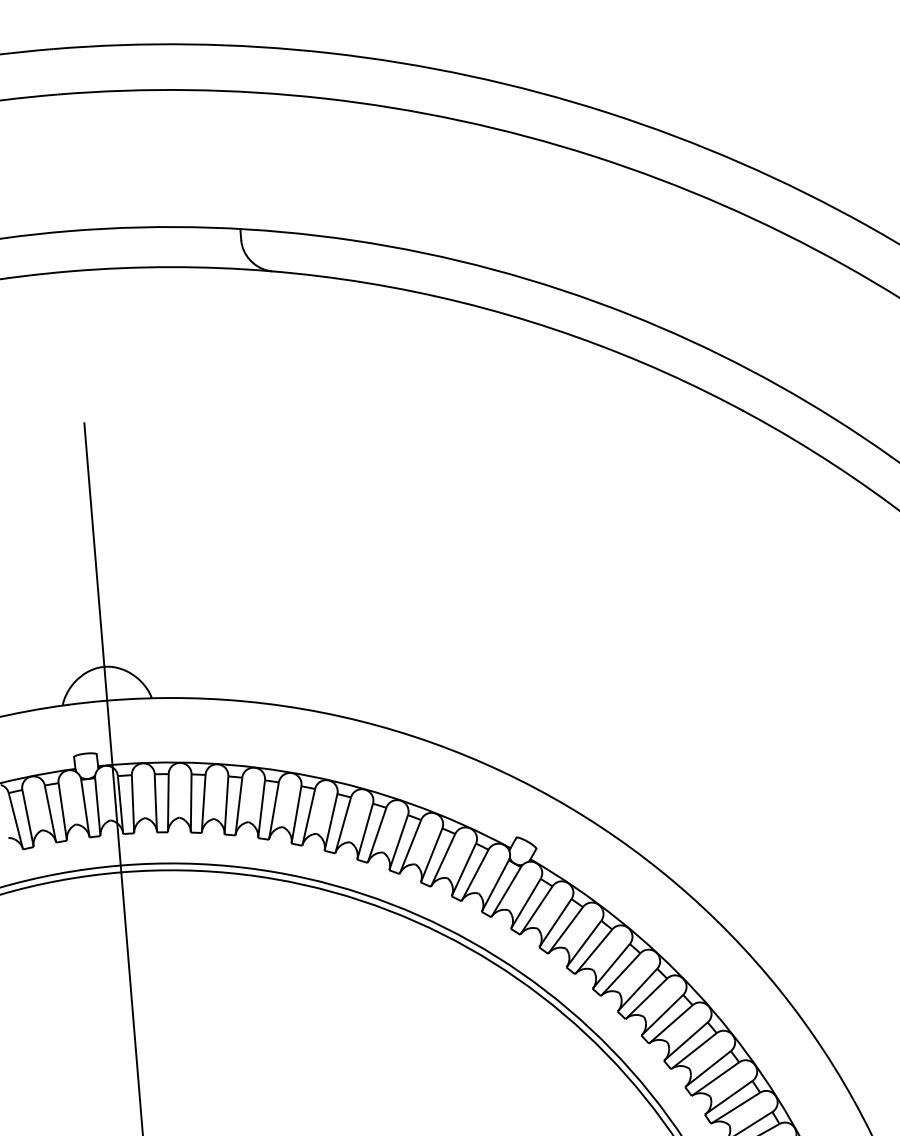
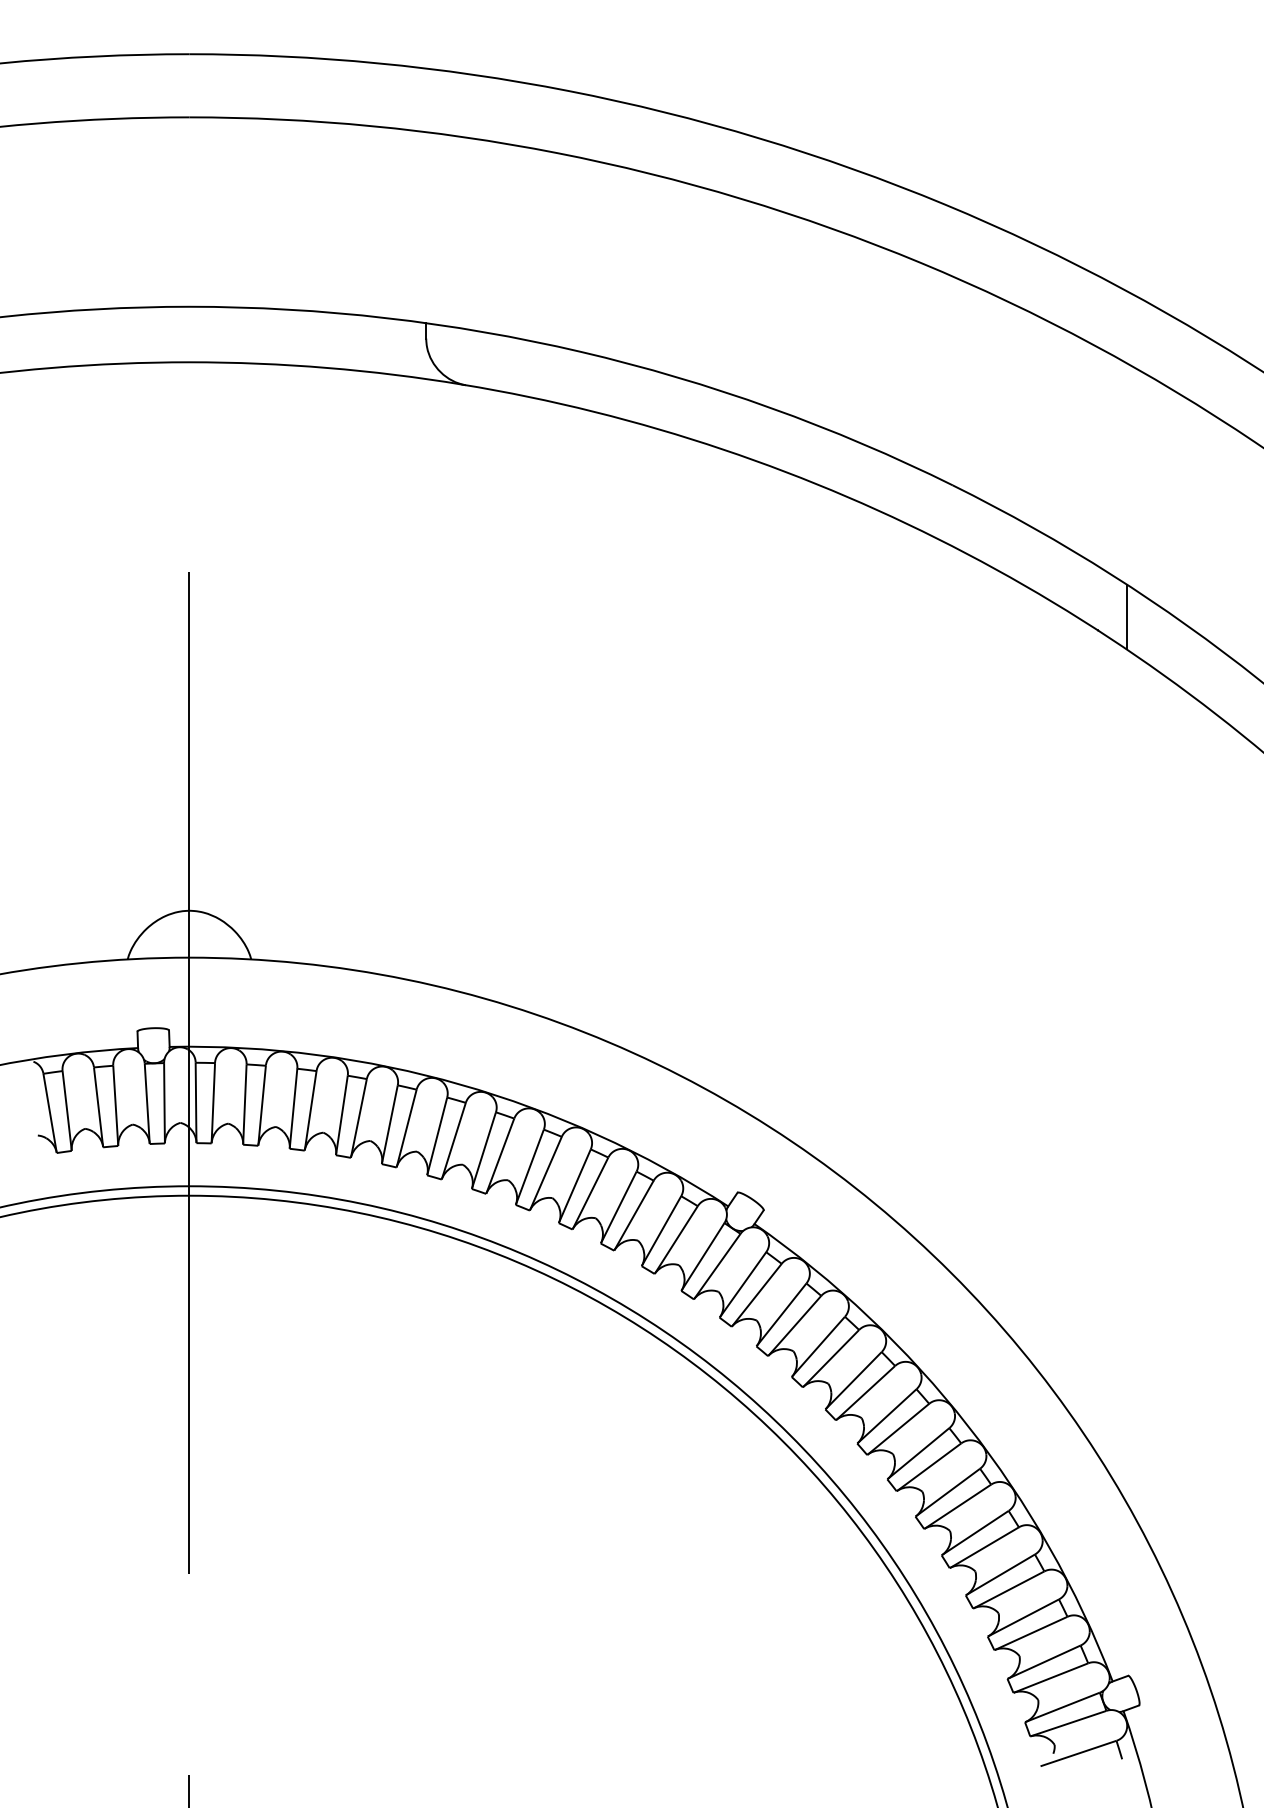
line: (762, 399) -> (1126, 616), added

